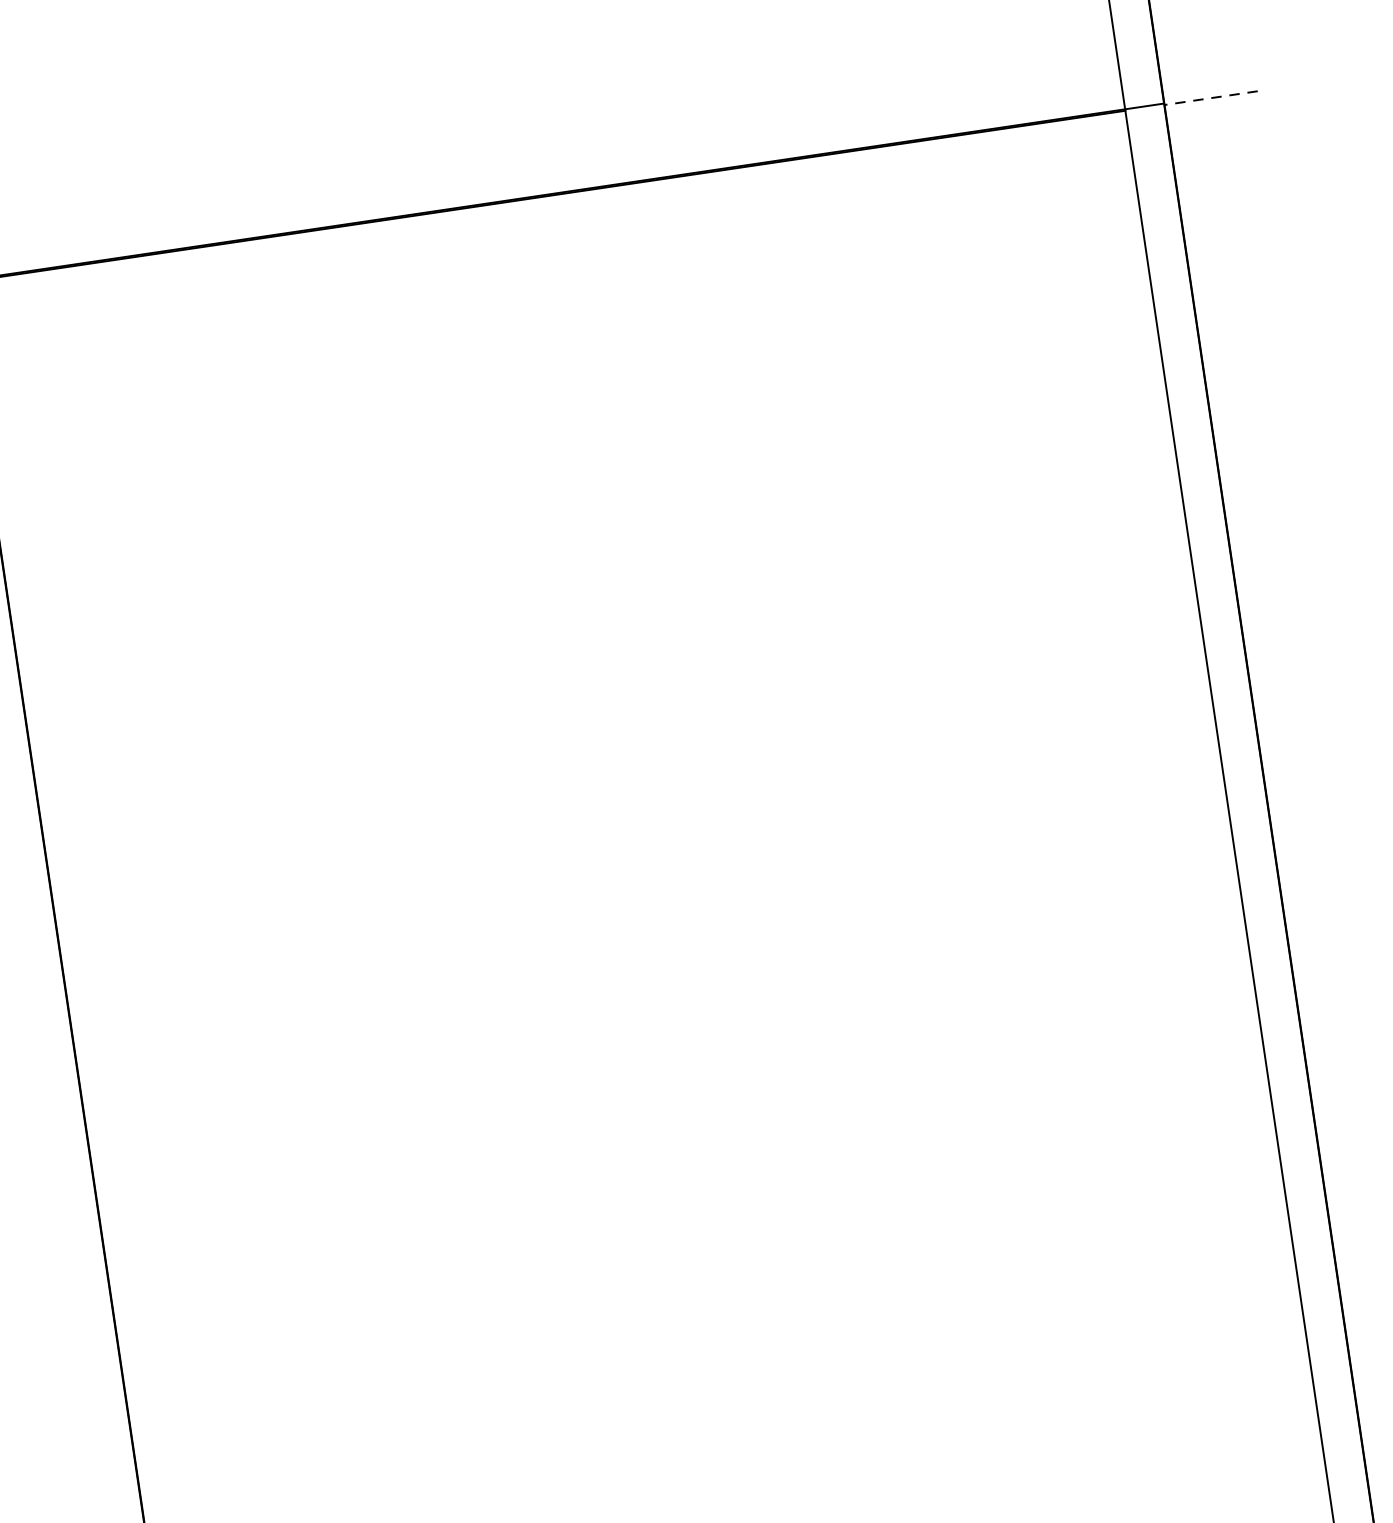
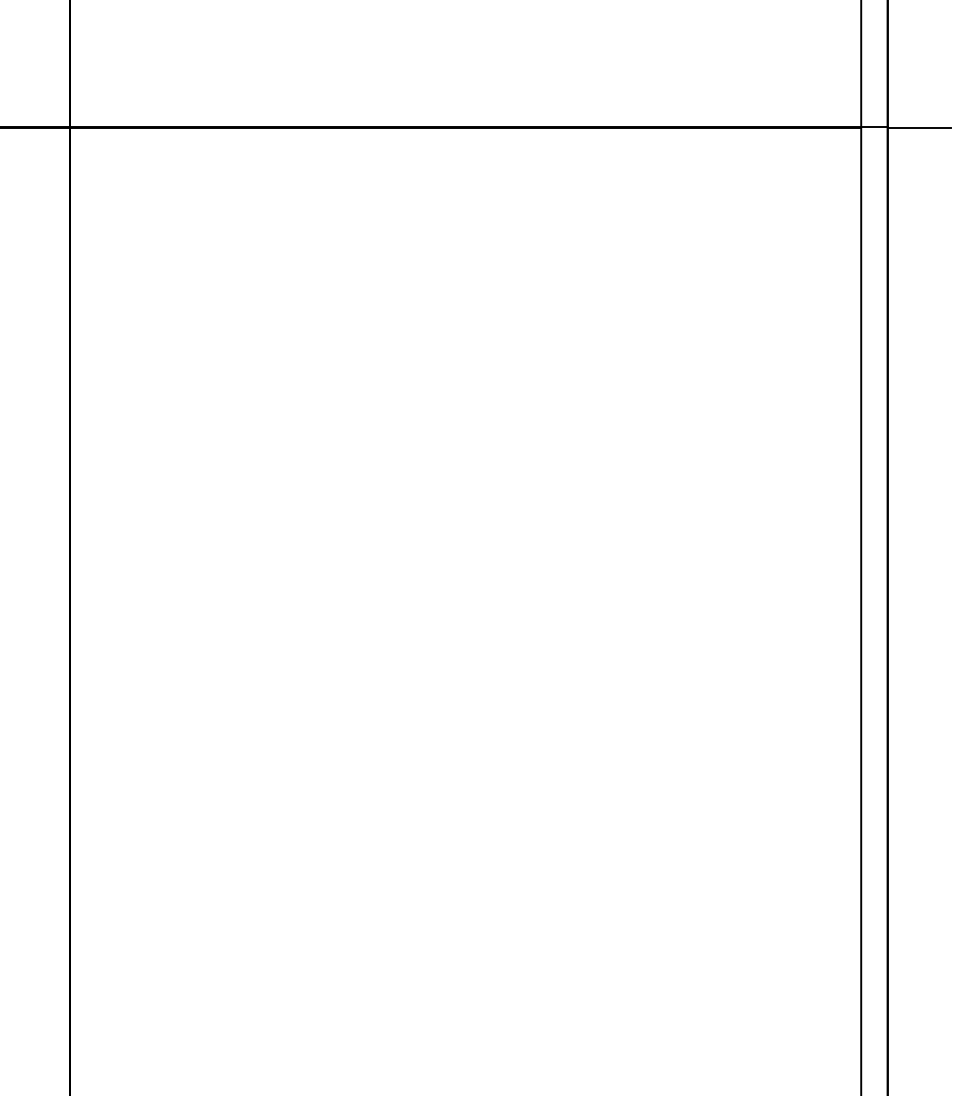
line: (1211, 97) -> (919, 127), dashed -> solid

